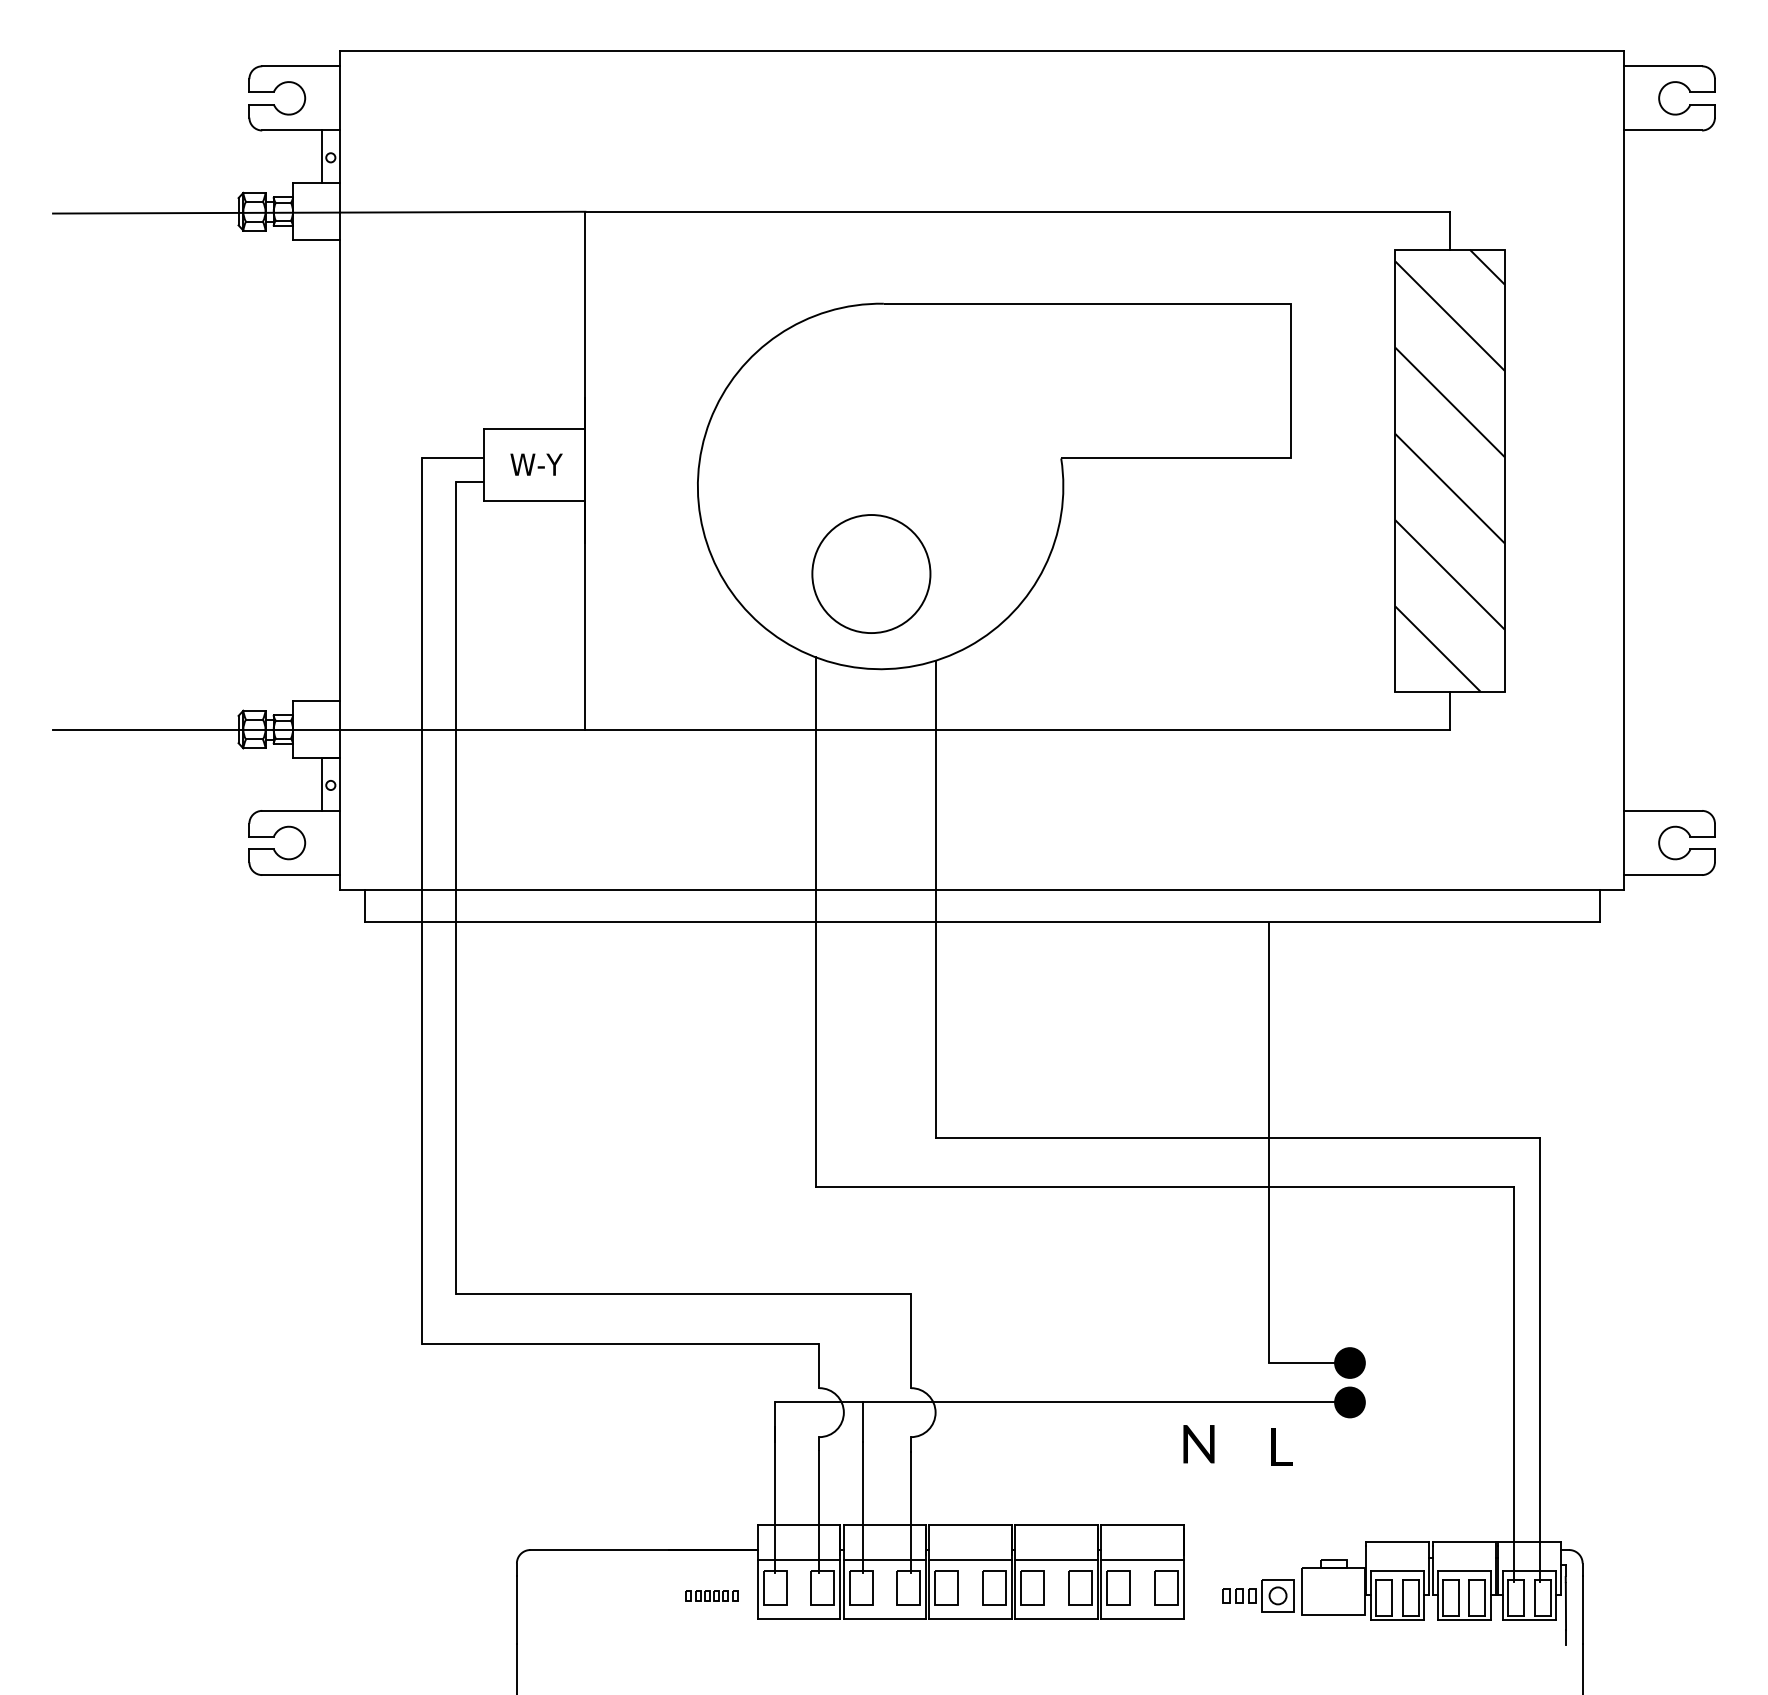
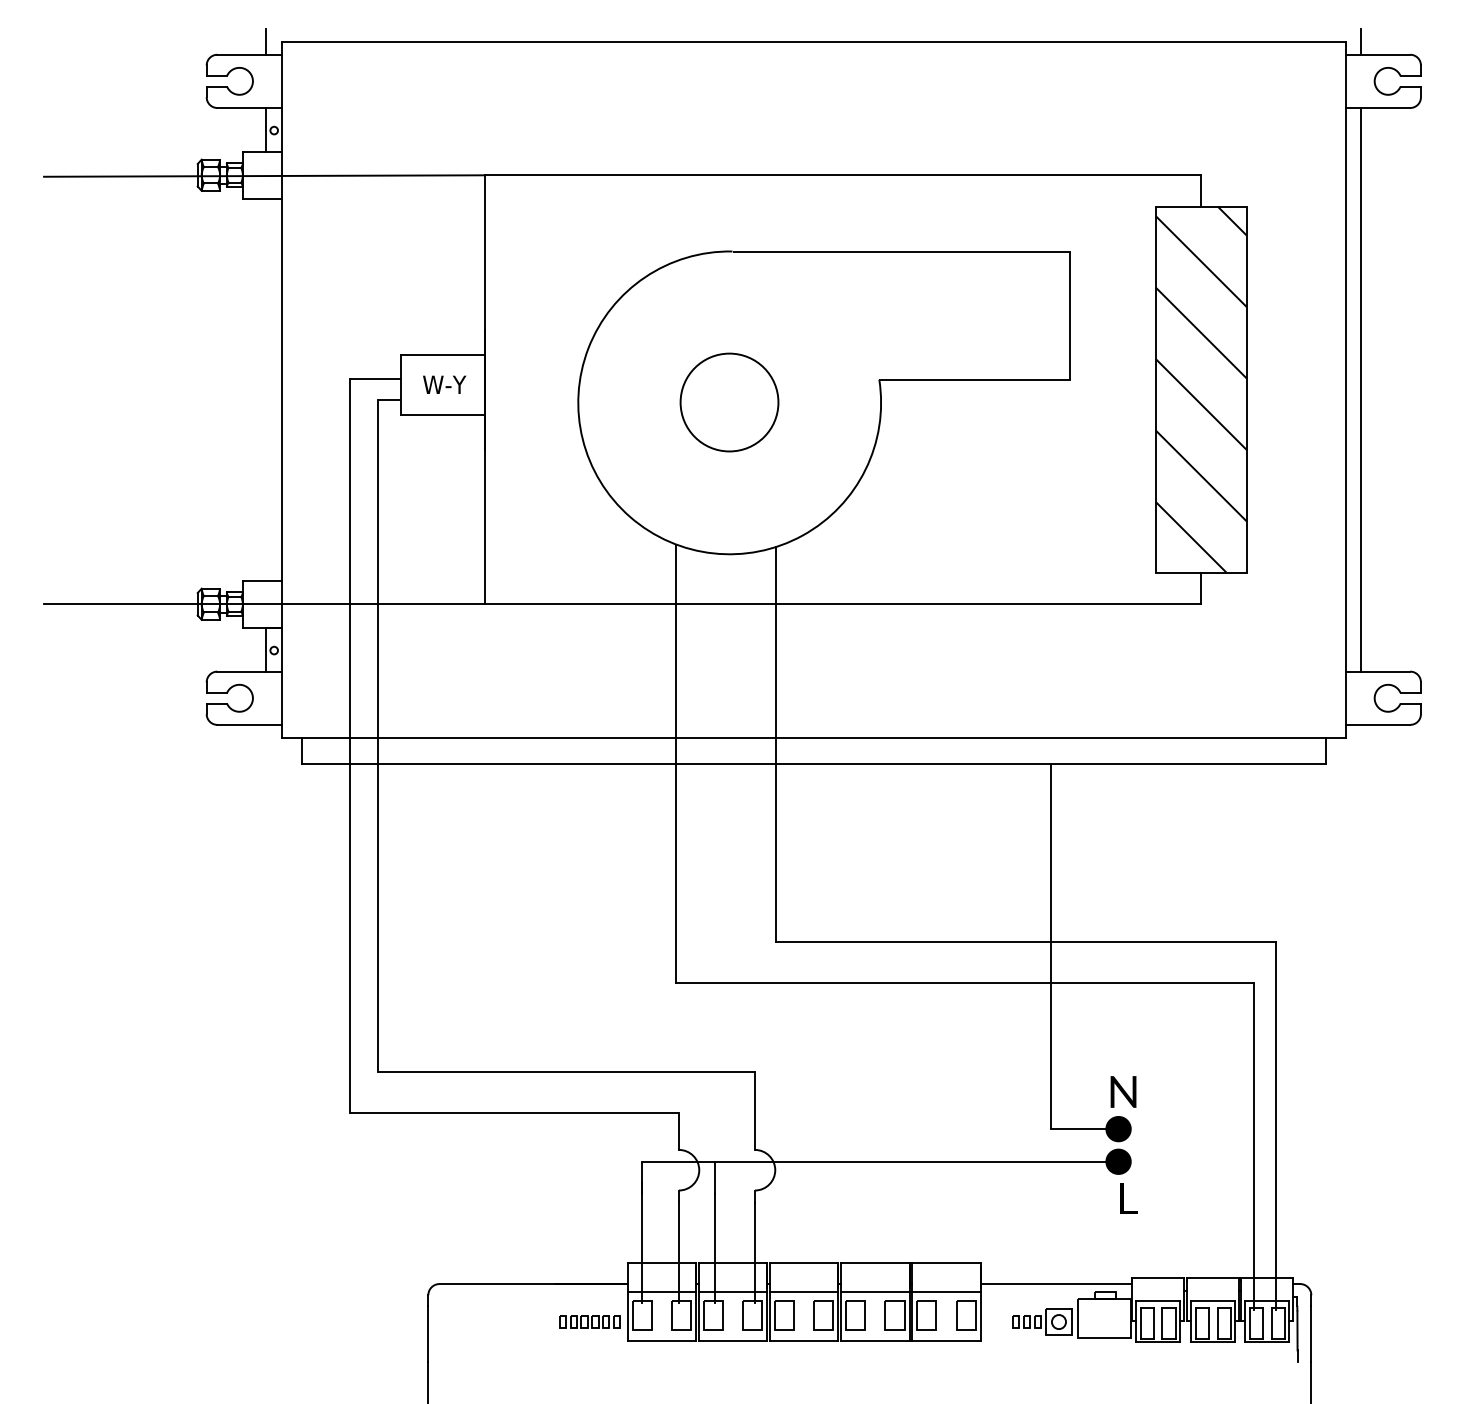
line: (321, 50) -> (266, 41), added
line: (1642, 50) -> (1360, 41), added
line: (1642, 470) -> (1360, 389), added
circle: (871, 573) -> (729, 402), moved
text: (1198, 1444) -> (1123, 1092), moved
text: (1281, 1446) -> (1128, 1198), moved
line: (1274, 1550) -> (1056, 1284), added
part: (711, 1595) -> (589, 1321), size x1.43

